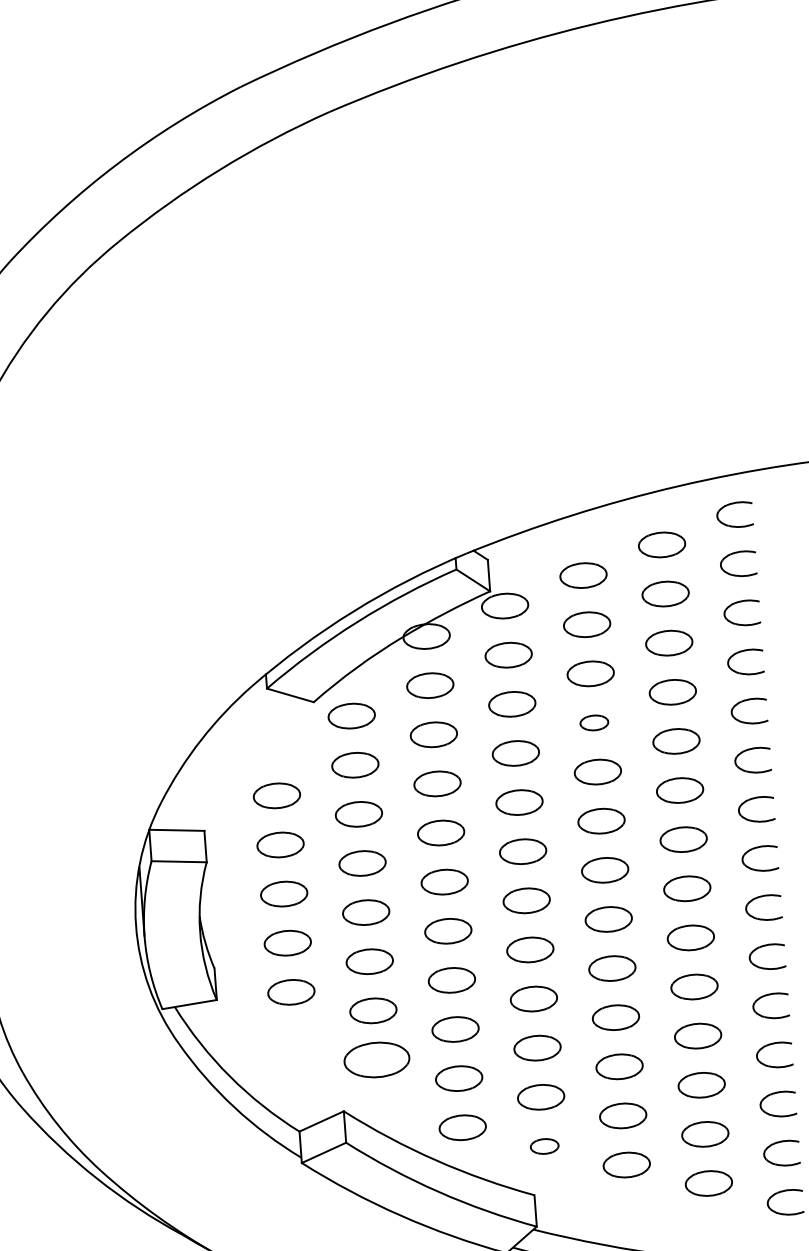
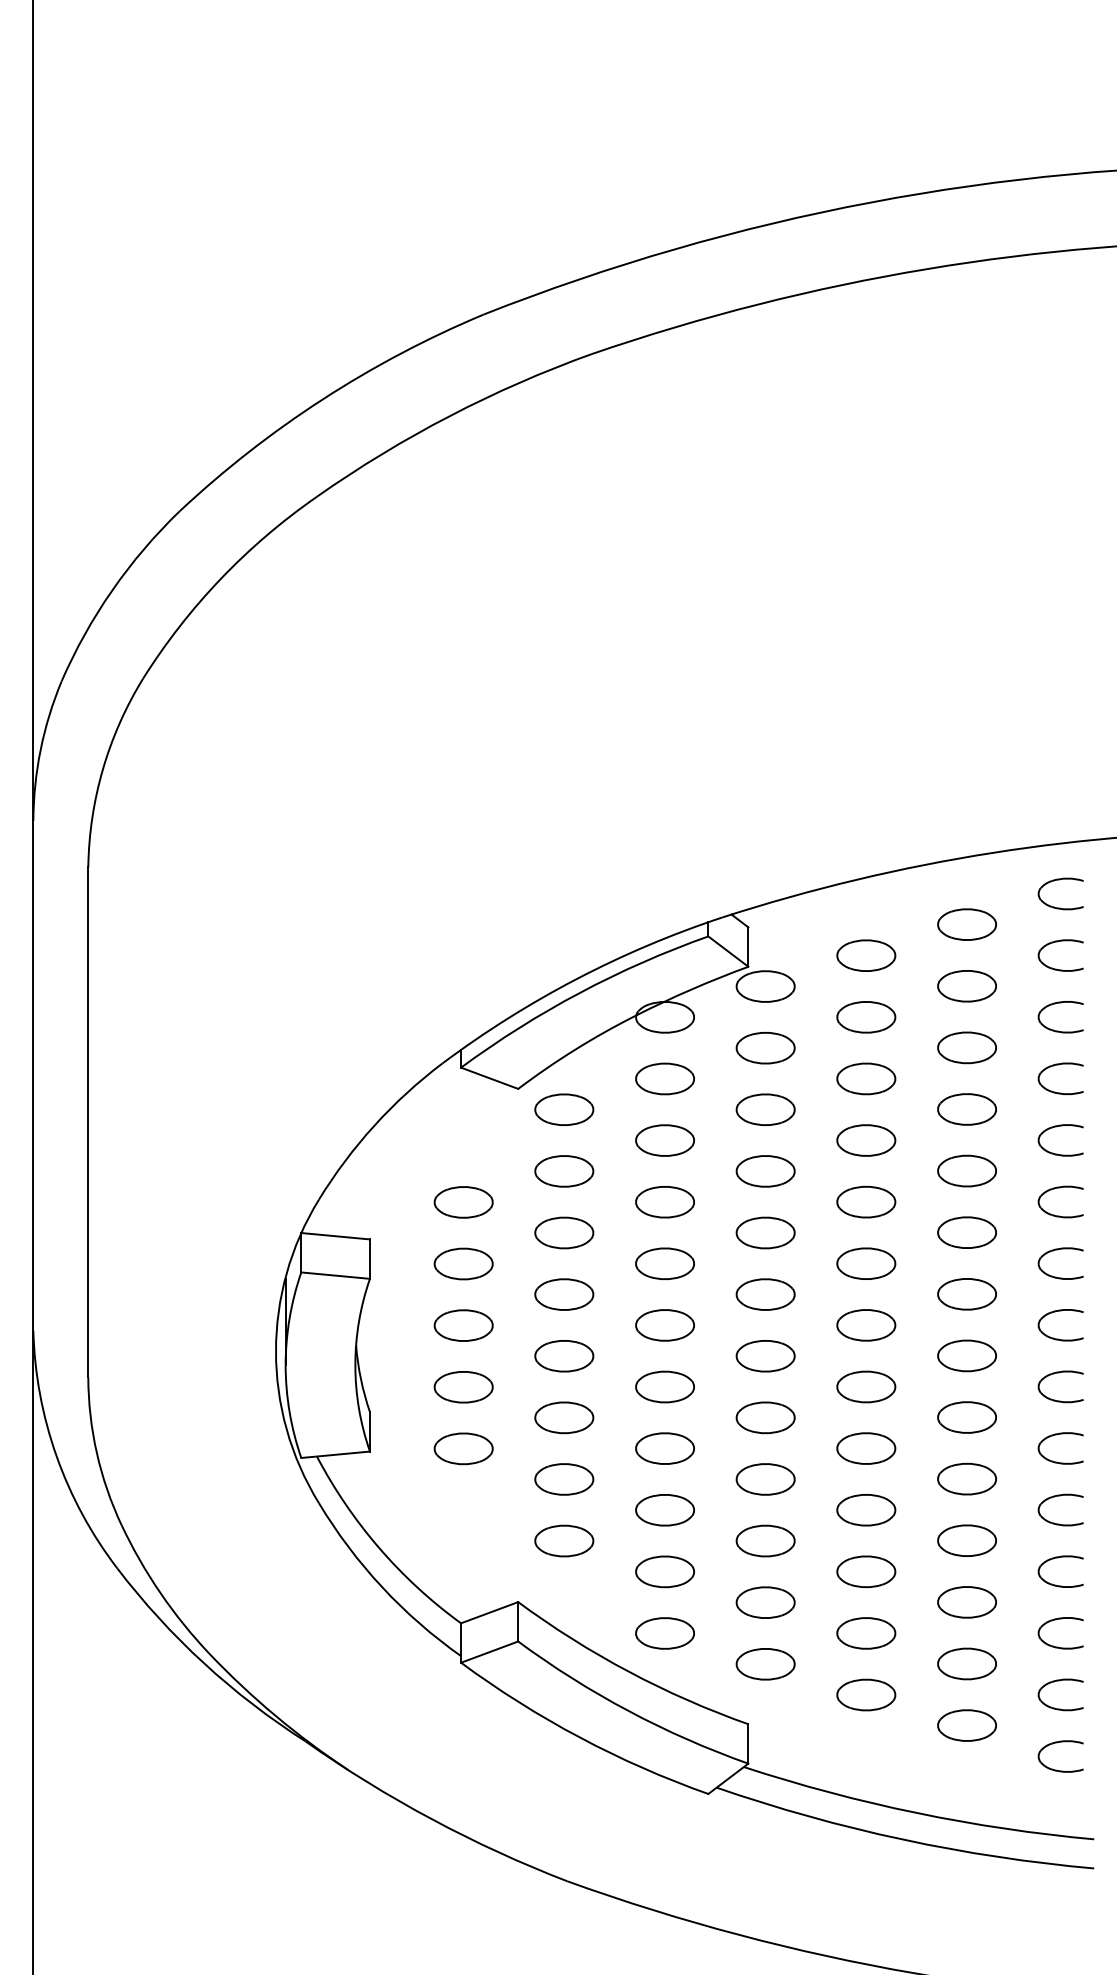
part: (594, 722) -> (866, 1140), size x1.67
part: (377, 1059) -> (564, 1540), size x0.71
part: (544, 1146) -> (765, 1664), size x1.67

